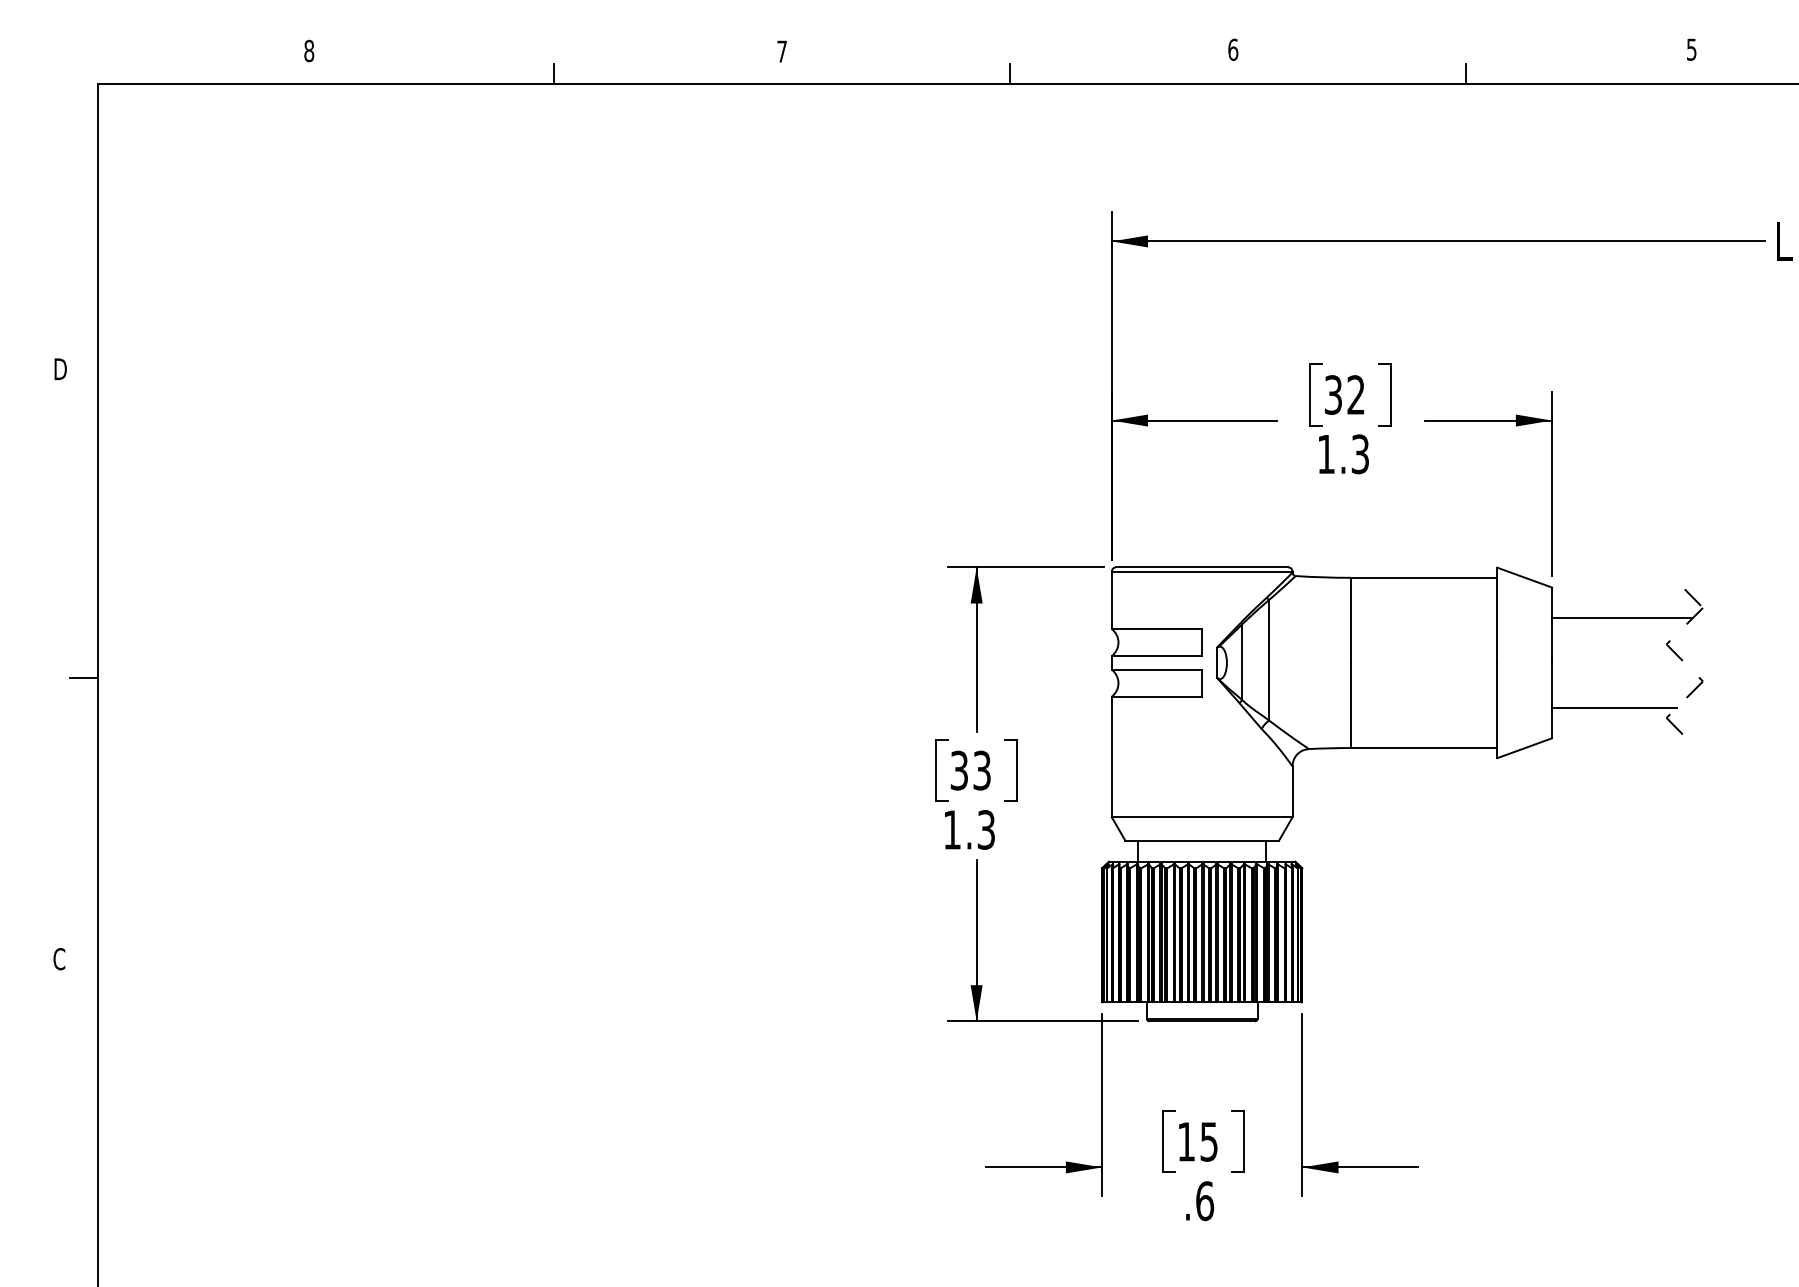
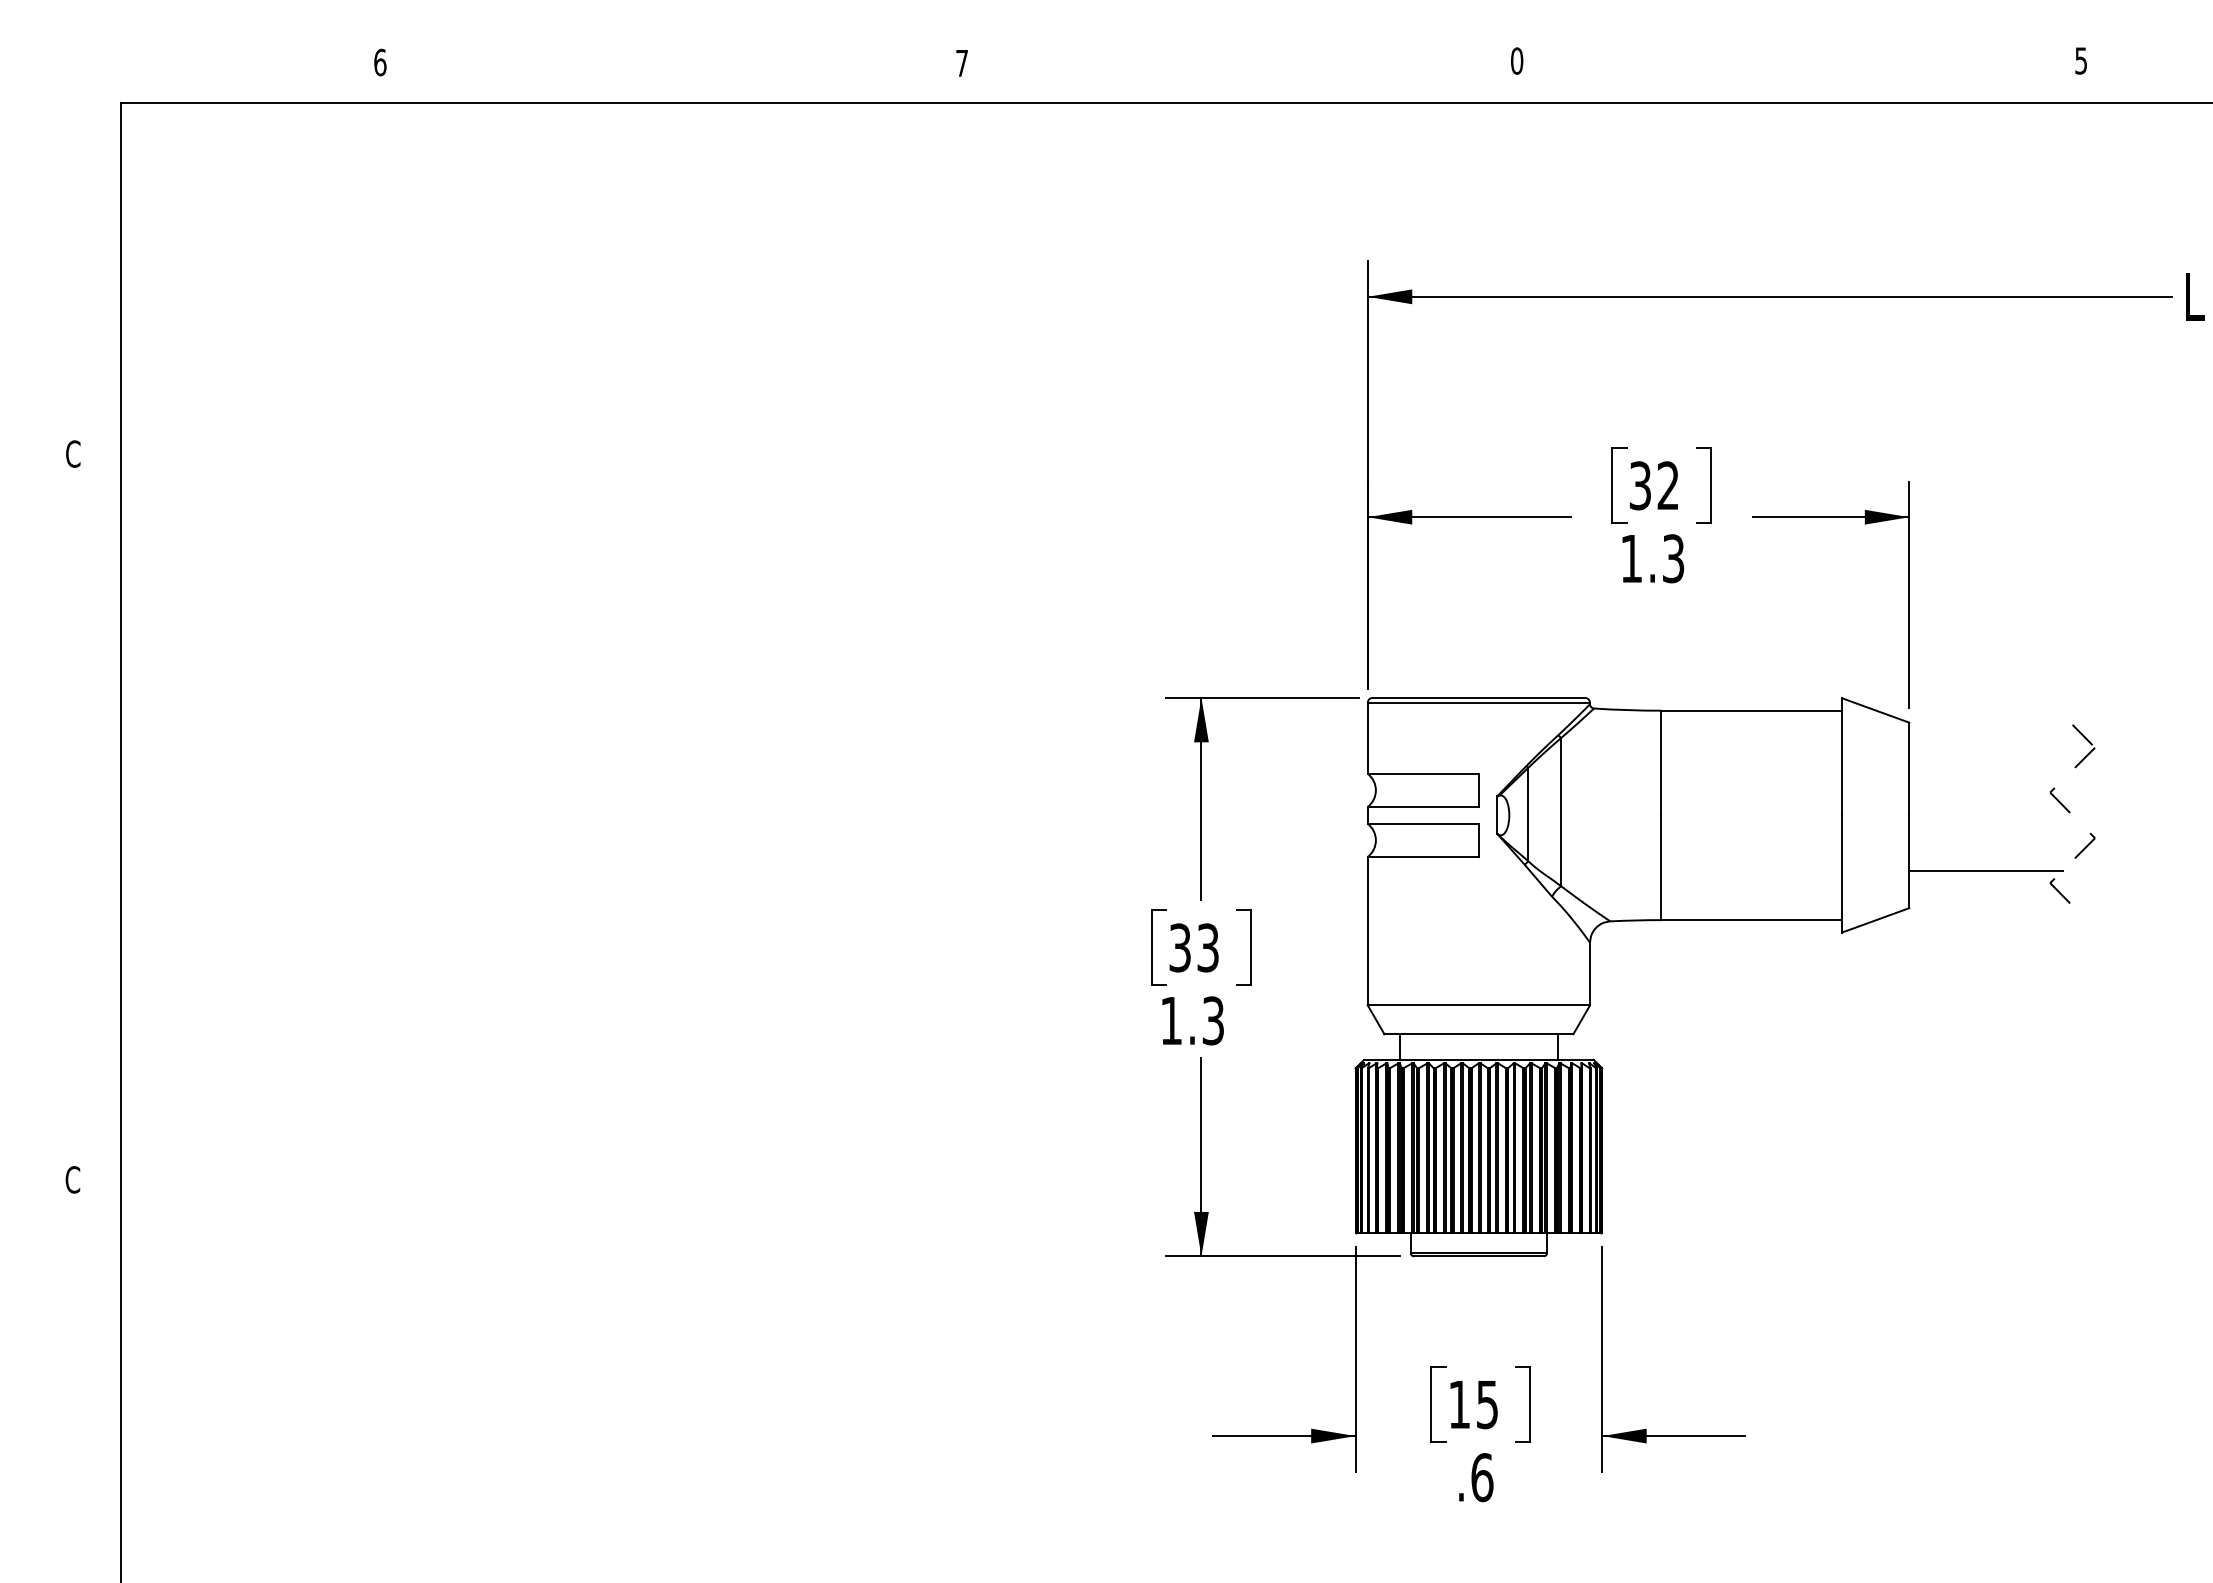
text: (1233, 49) -> (1517, 60), 6 -> 0
text: (309, 50) -> (380, 62), 8 -> 6
line: (554, 74) -> (681, 91), removed
line: (1010, 74) -> (1242, 91), removed
line: (1466, 74) -> (1803, 91), removed
text: (60, 368) -> (74, 453), D -> C
line: (1622, 618) -> (1995, 760), removed
line: (83, 677) -> (102, 833), removed

